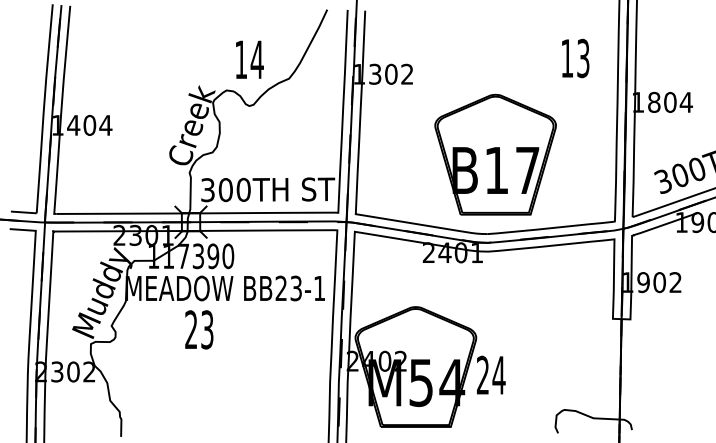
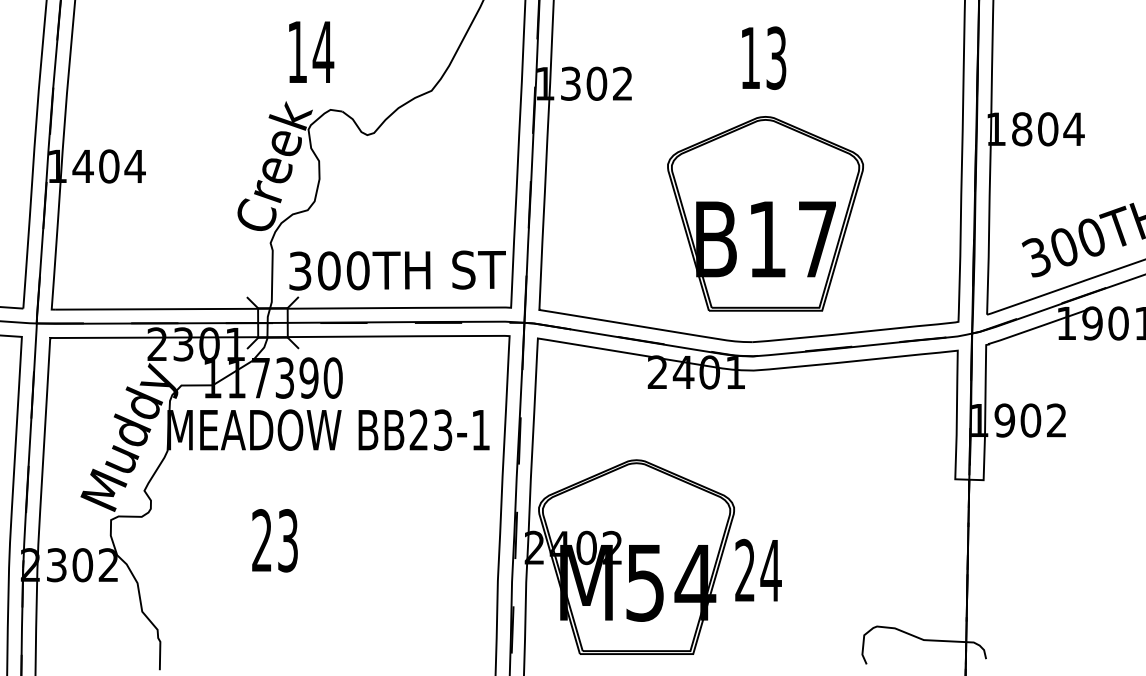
text: (575, 58) -> (763, 58), moved
text: (249, 59) -> (310, 51), moved
text: (199, 329) -> (275, 540), moved

